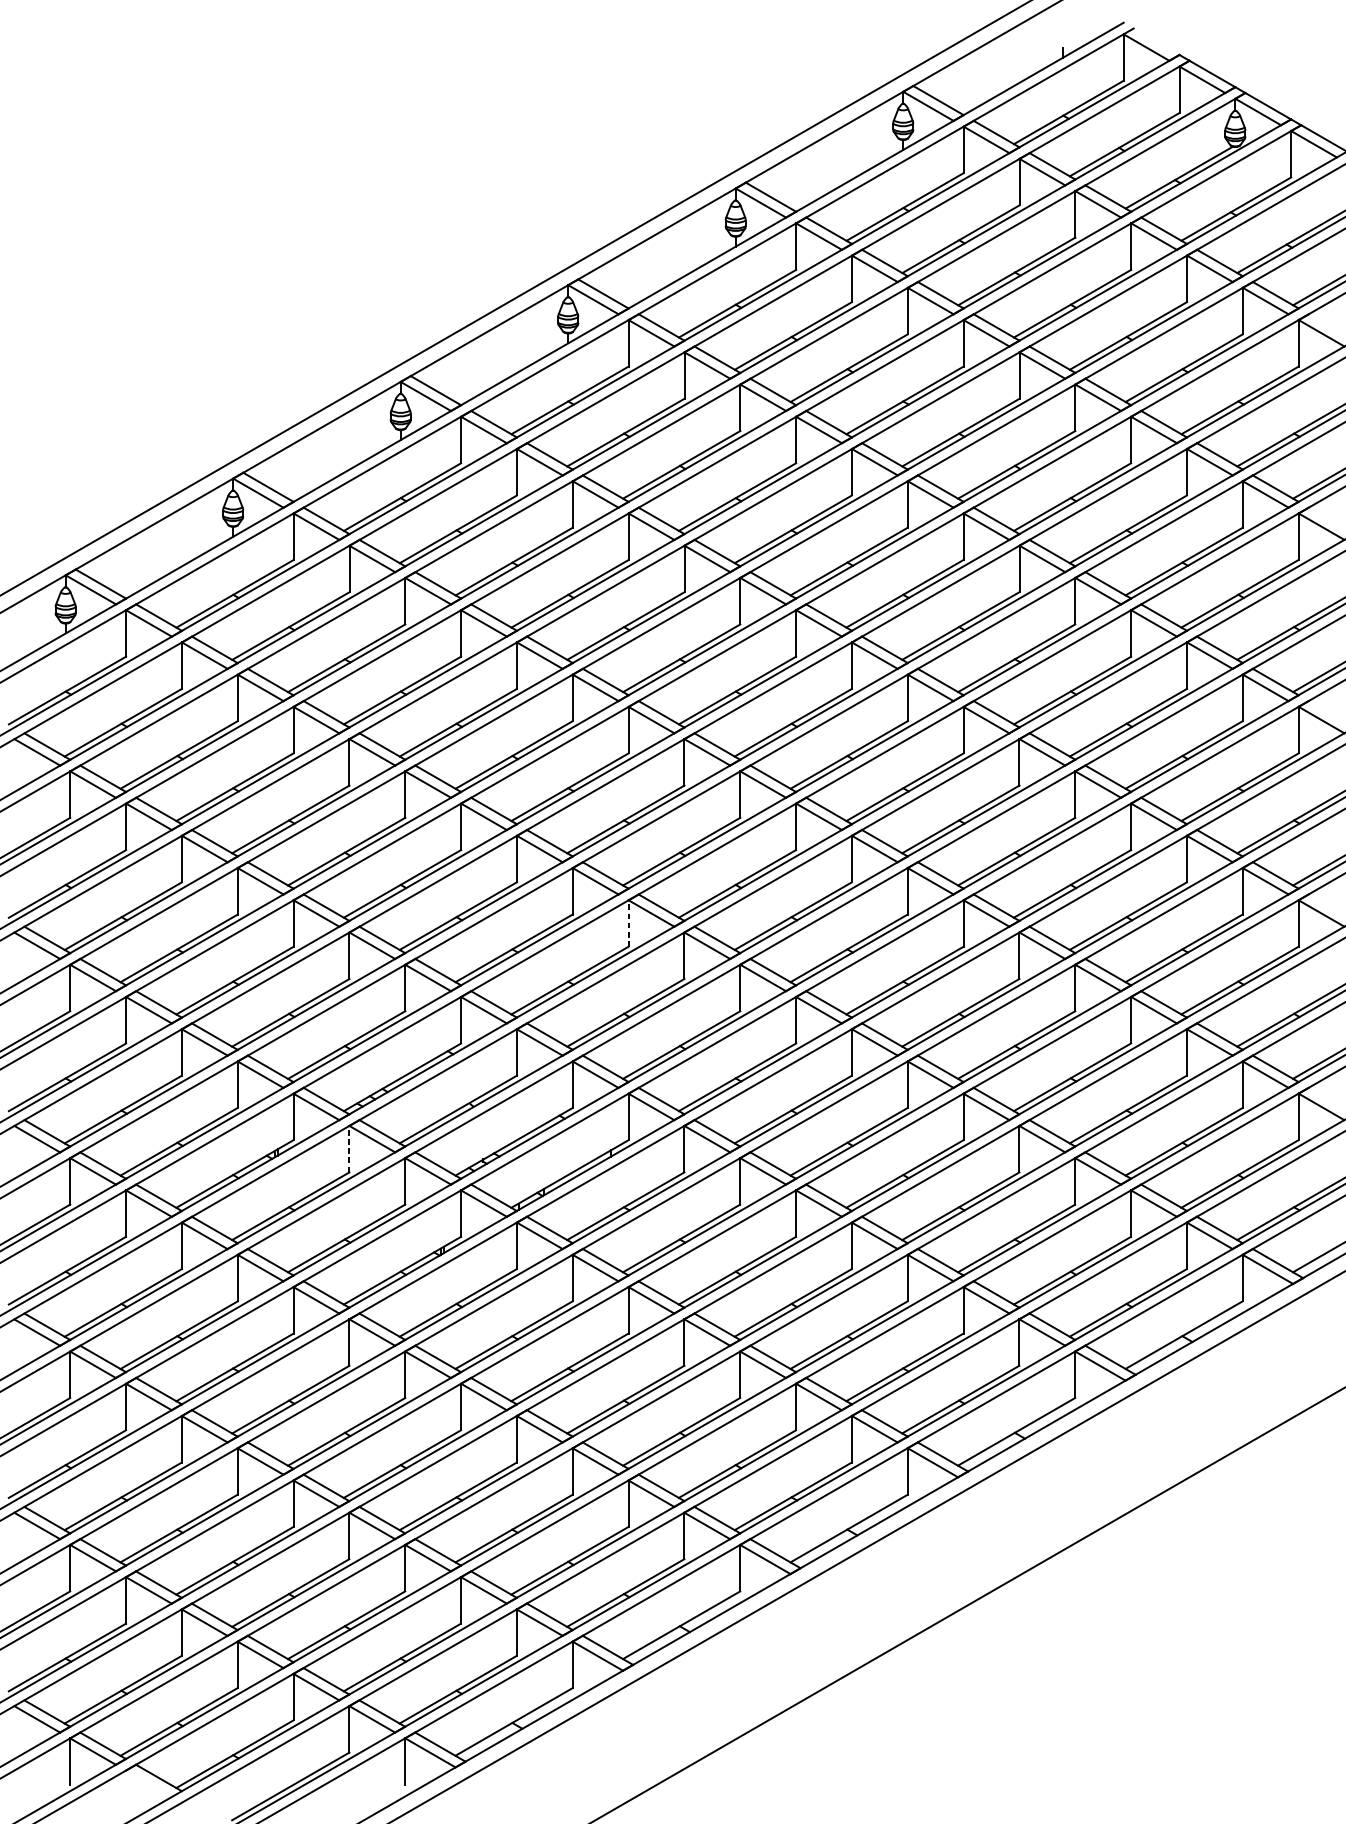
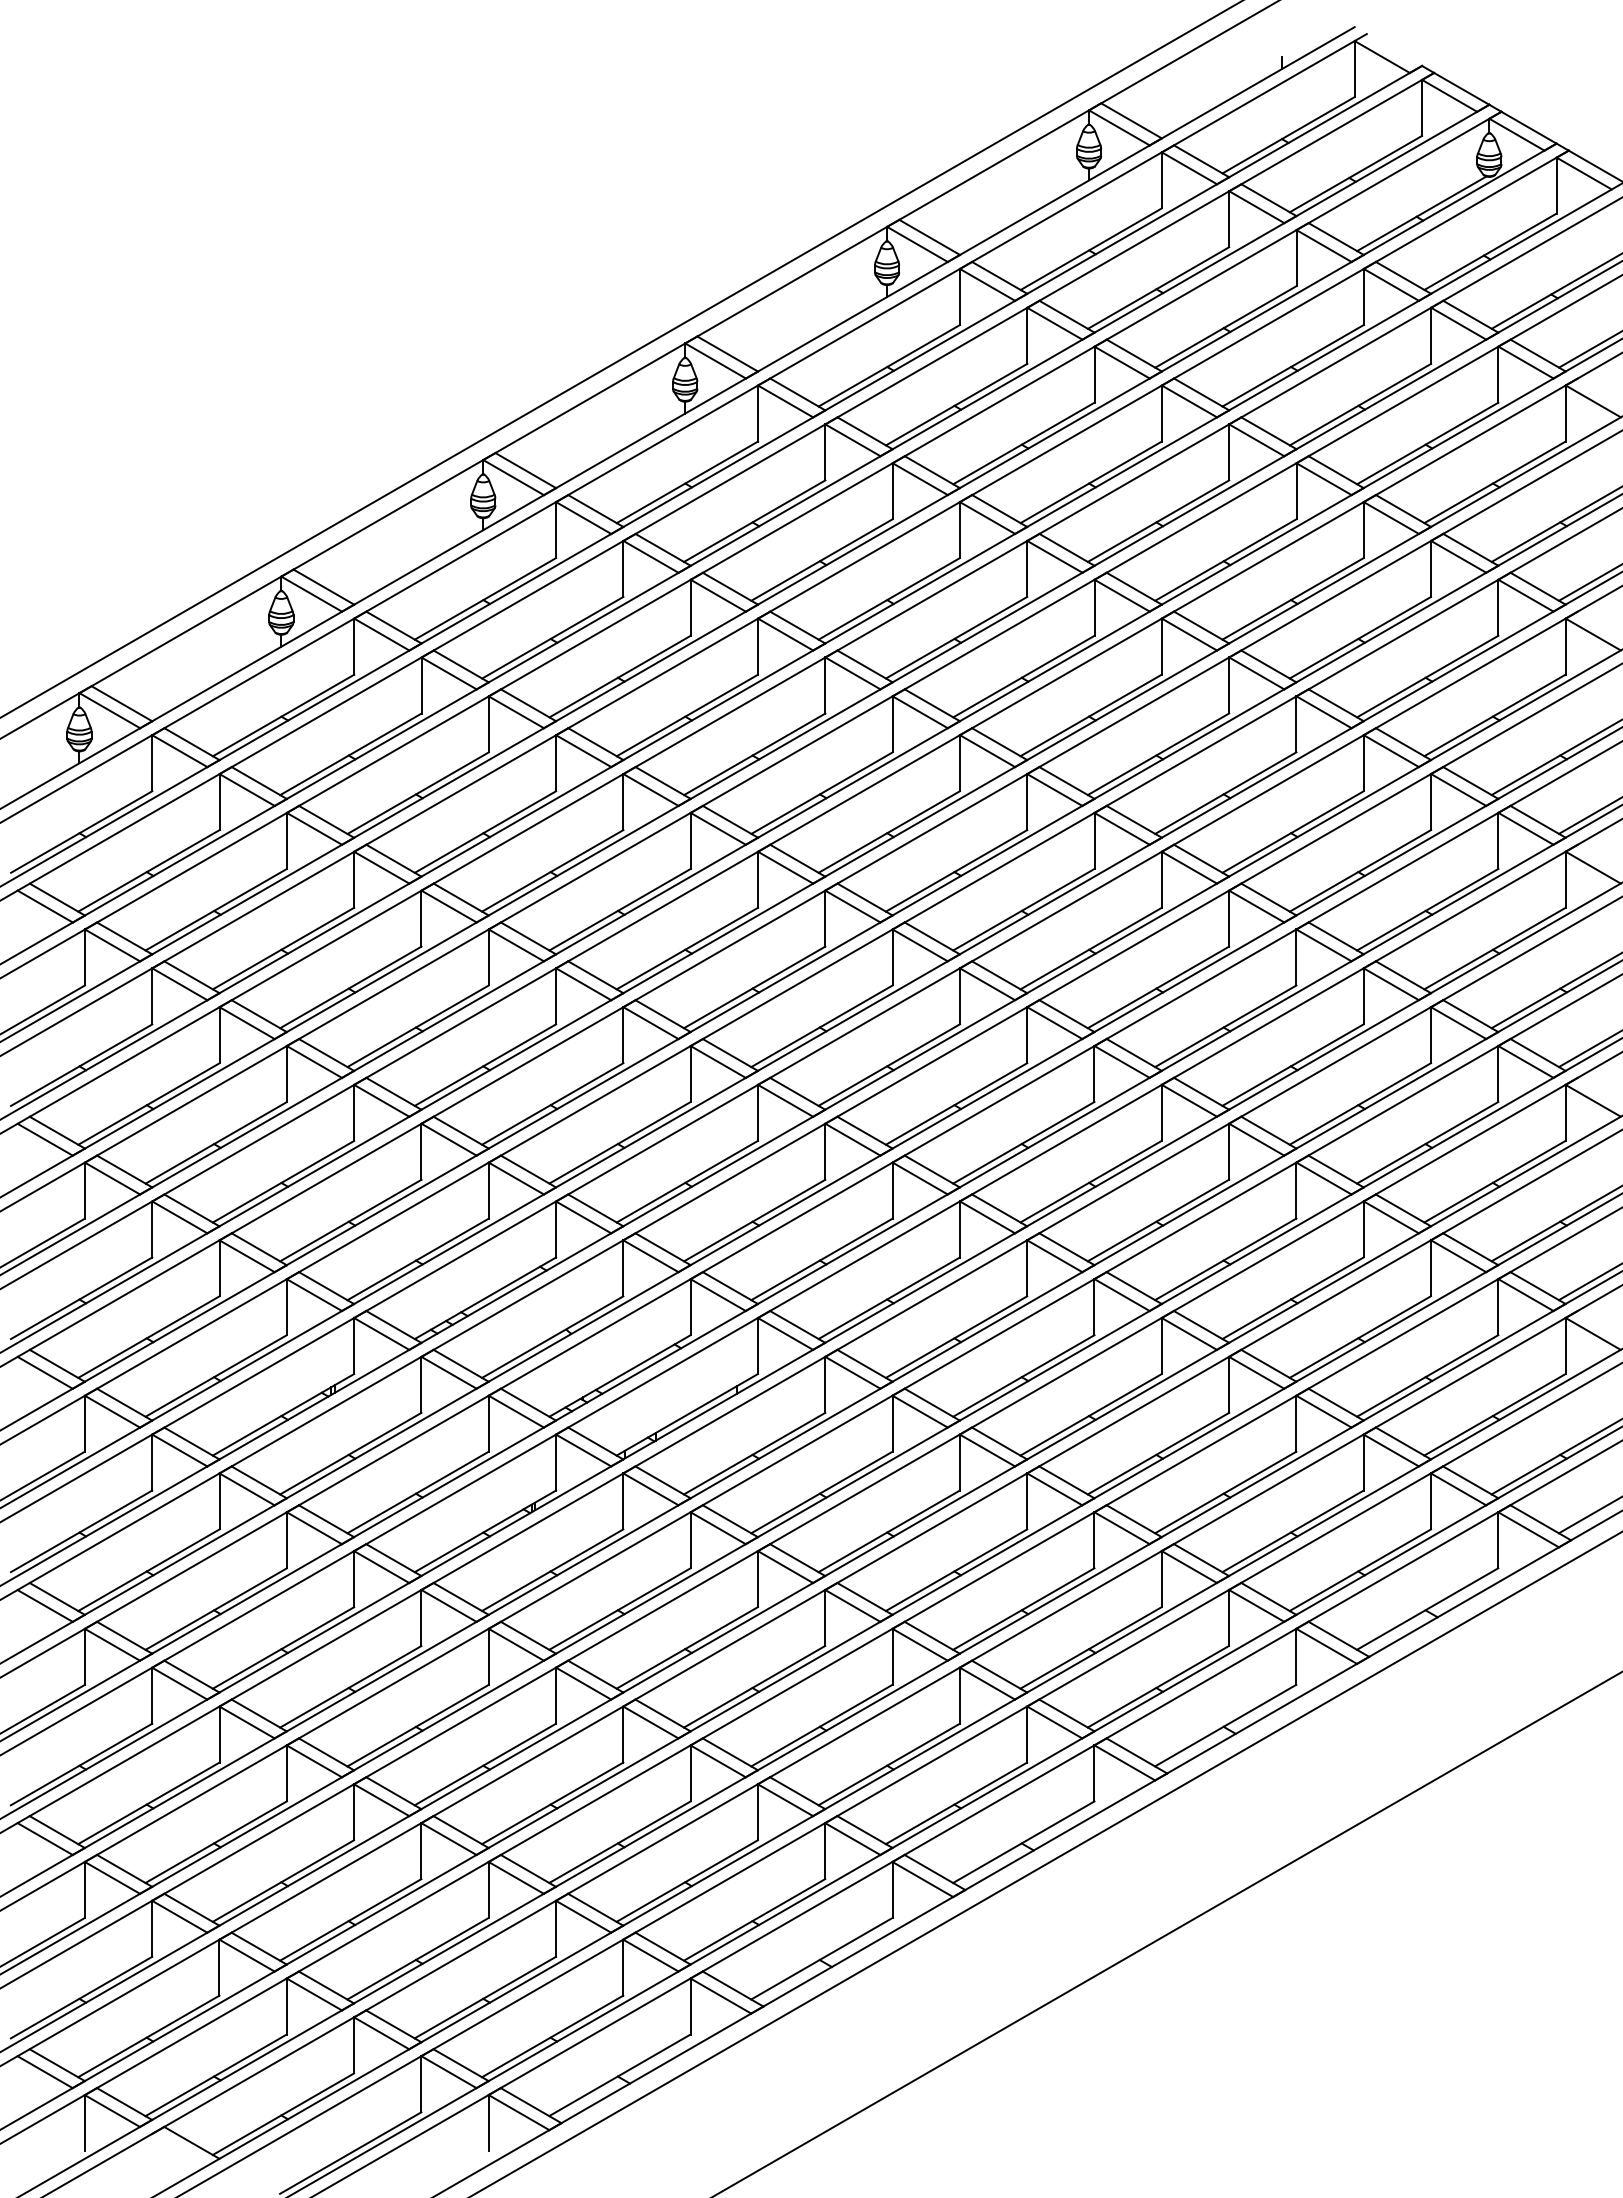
line: (628, 923) -> (757, 1112), dashed -> solid
line: (349, 1148) -> (421, 1384), dashed -> solid

